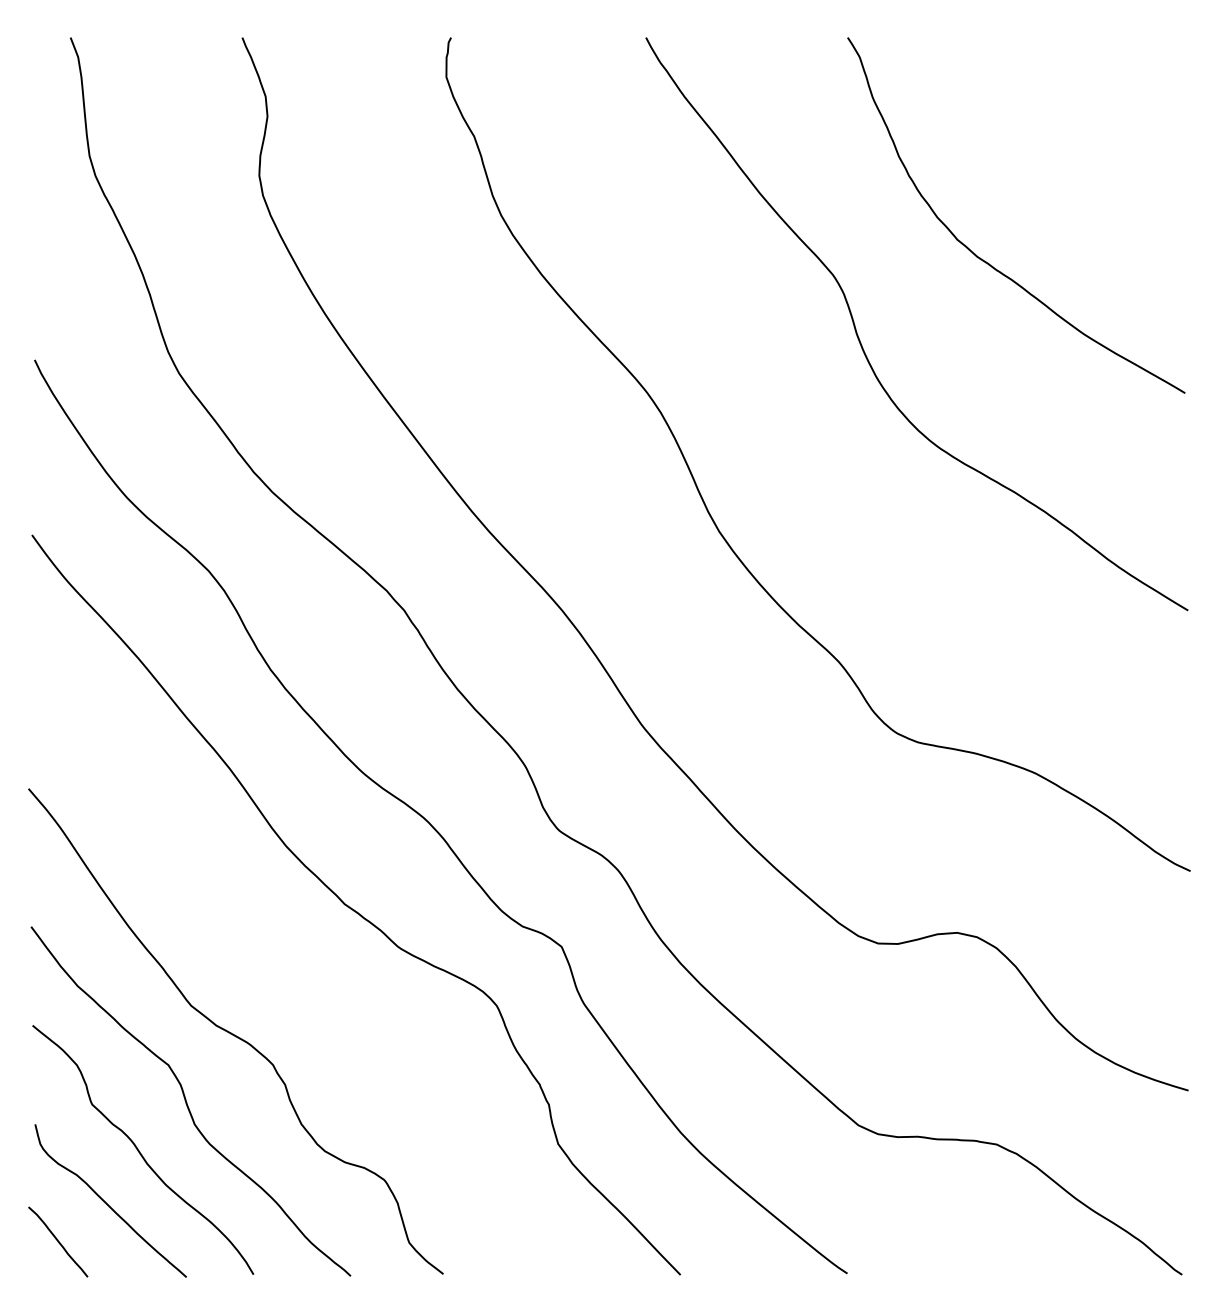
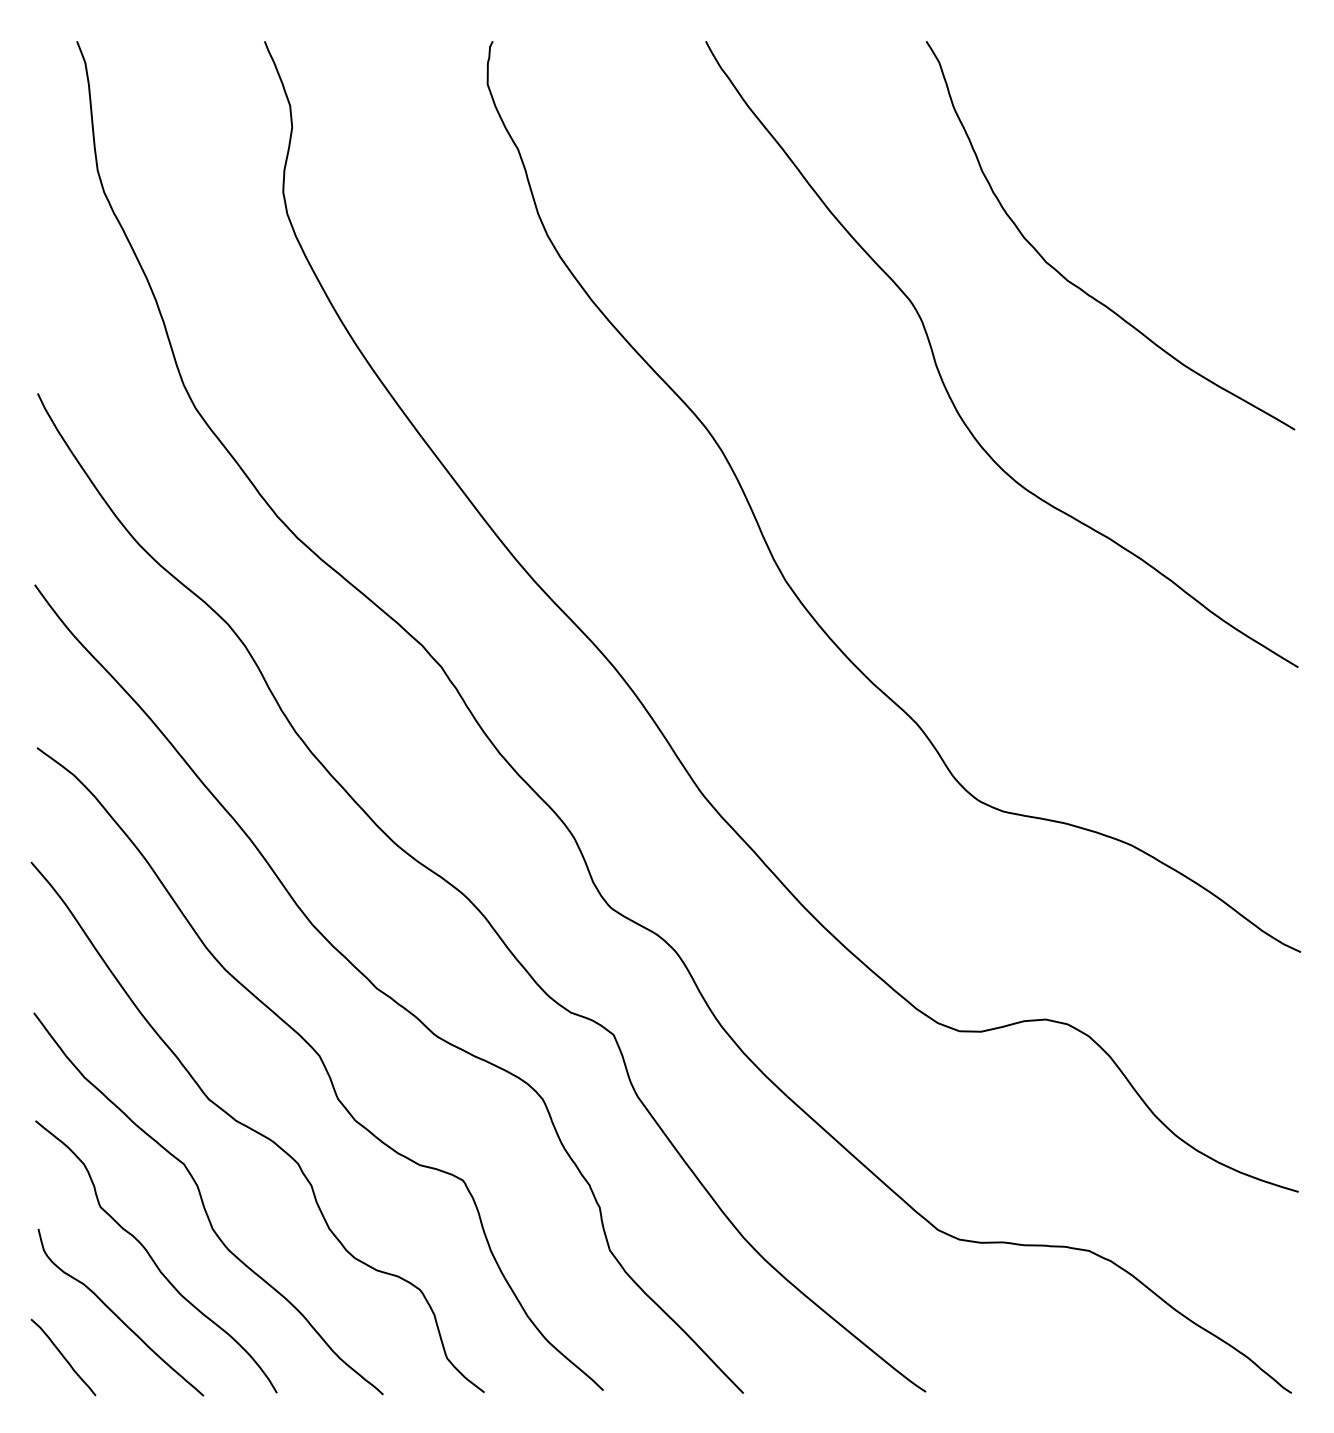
curve: (296, 975) -> (323, 1066), added

